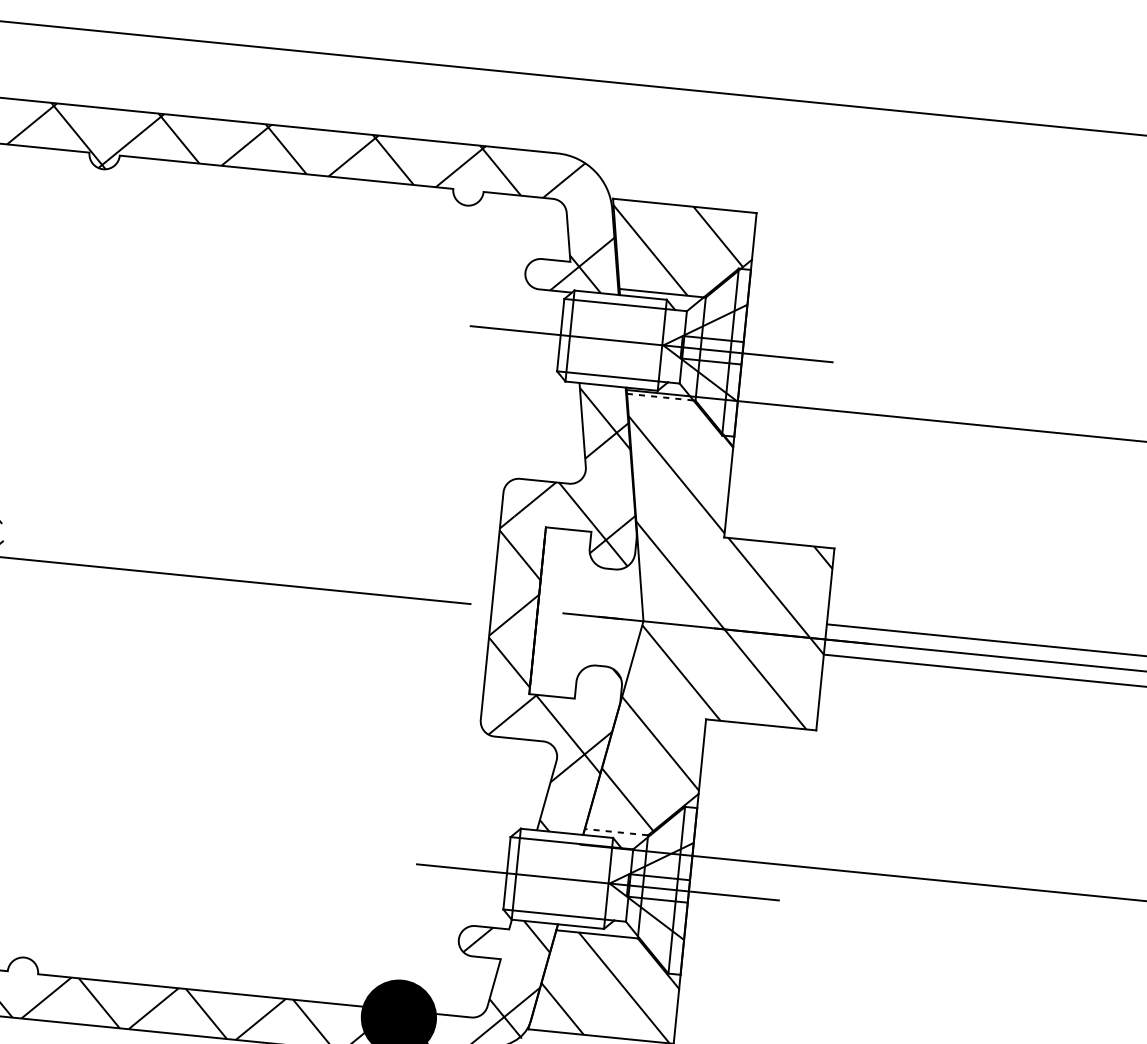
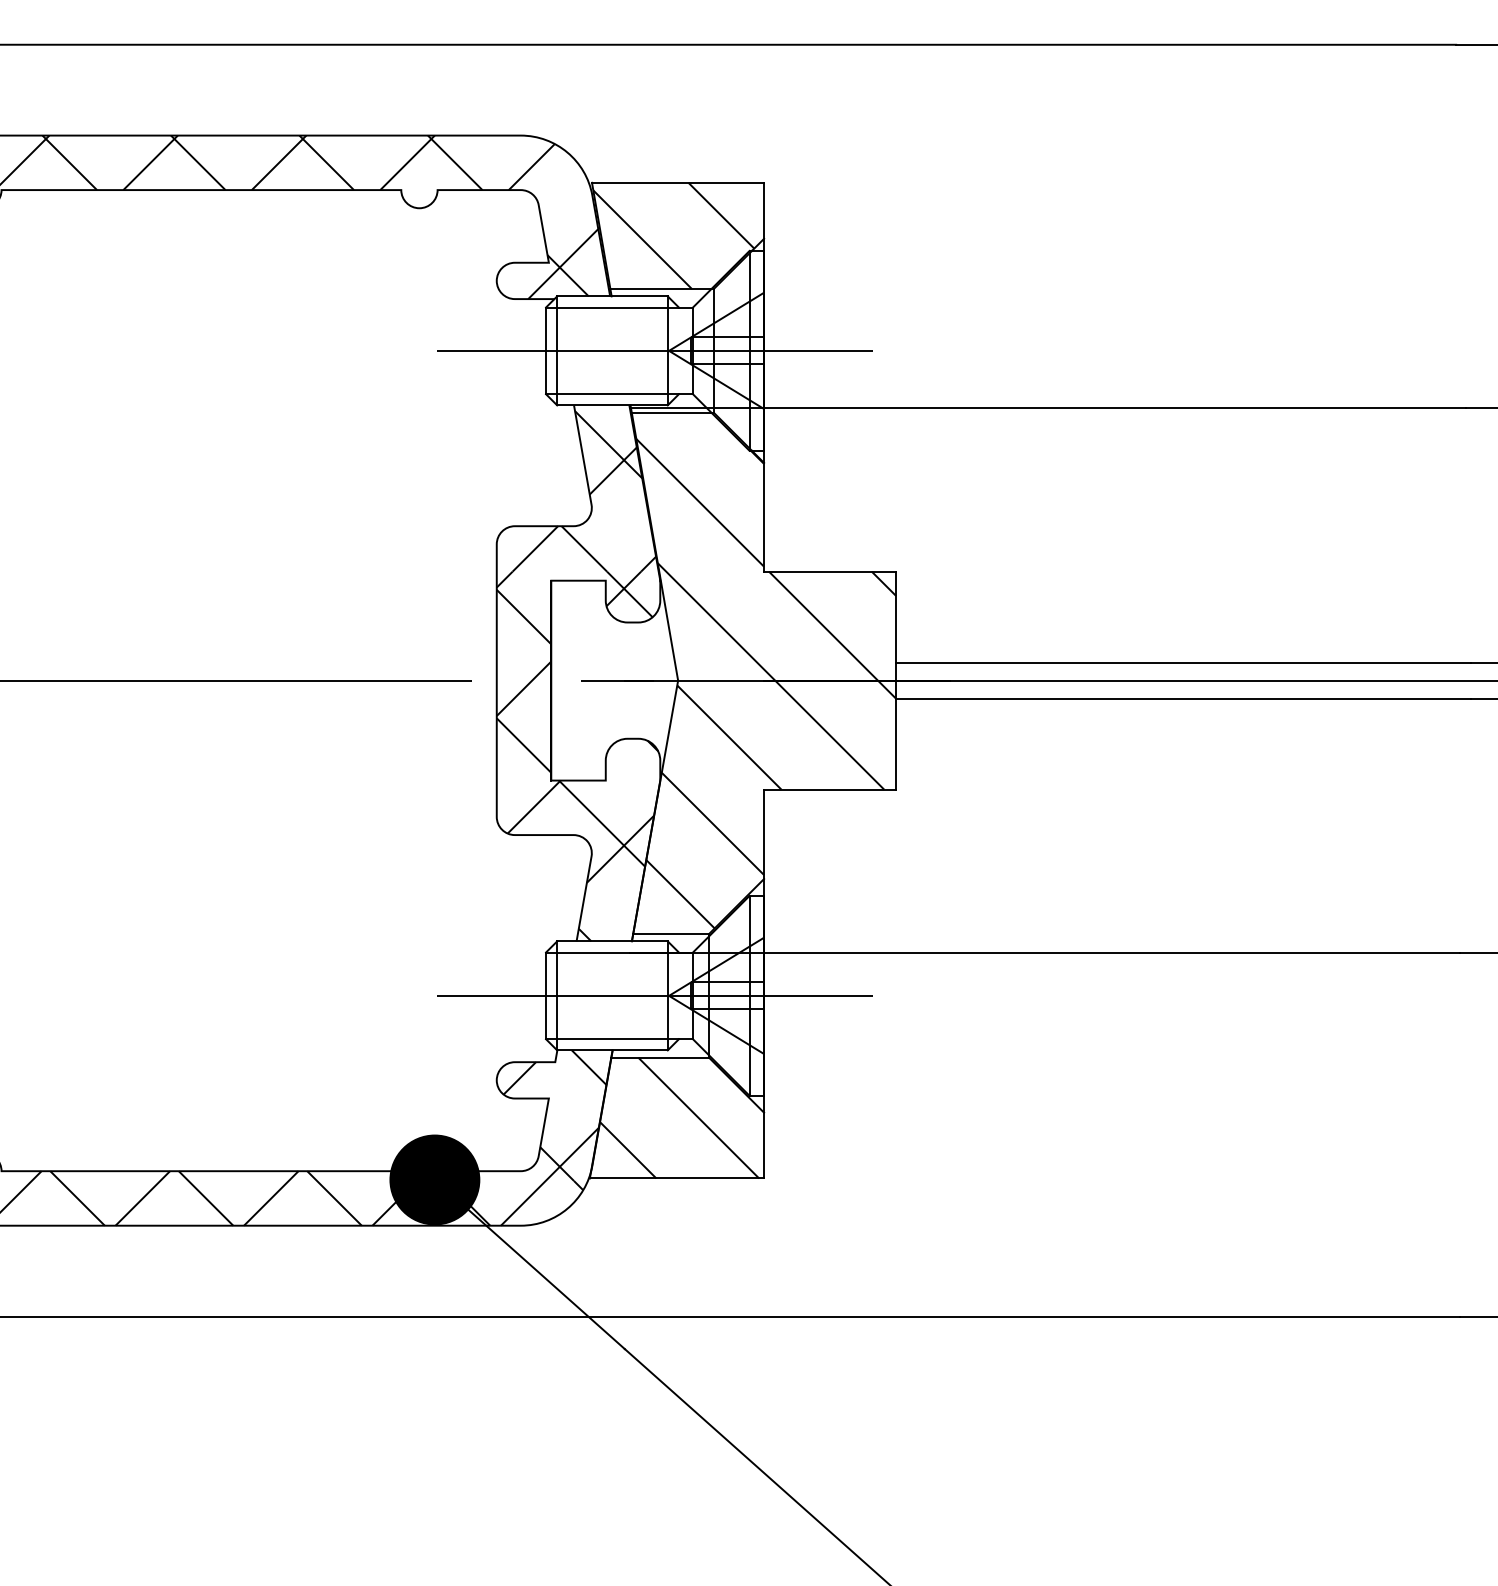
line: (660, 397) -> (671, 412), dashed -> solid
line: (616, 832) -> (671, 934), dashed -> solid

